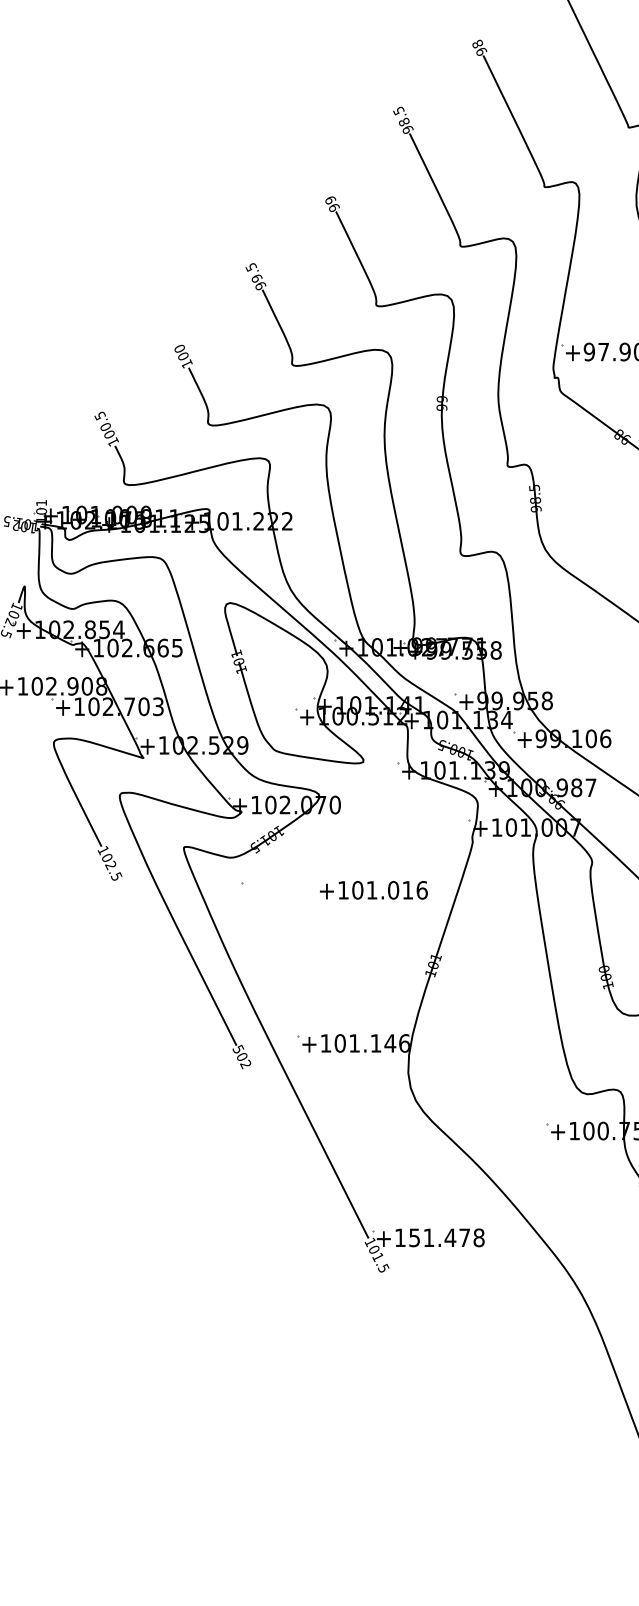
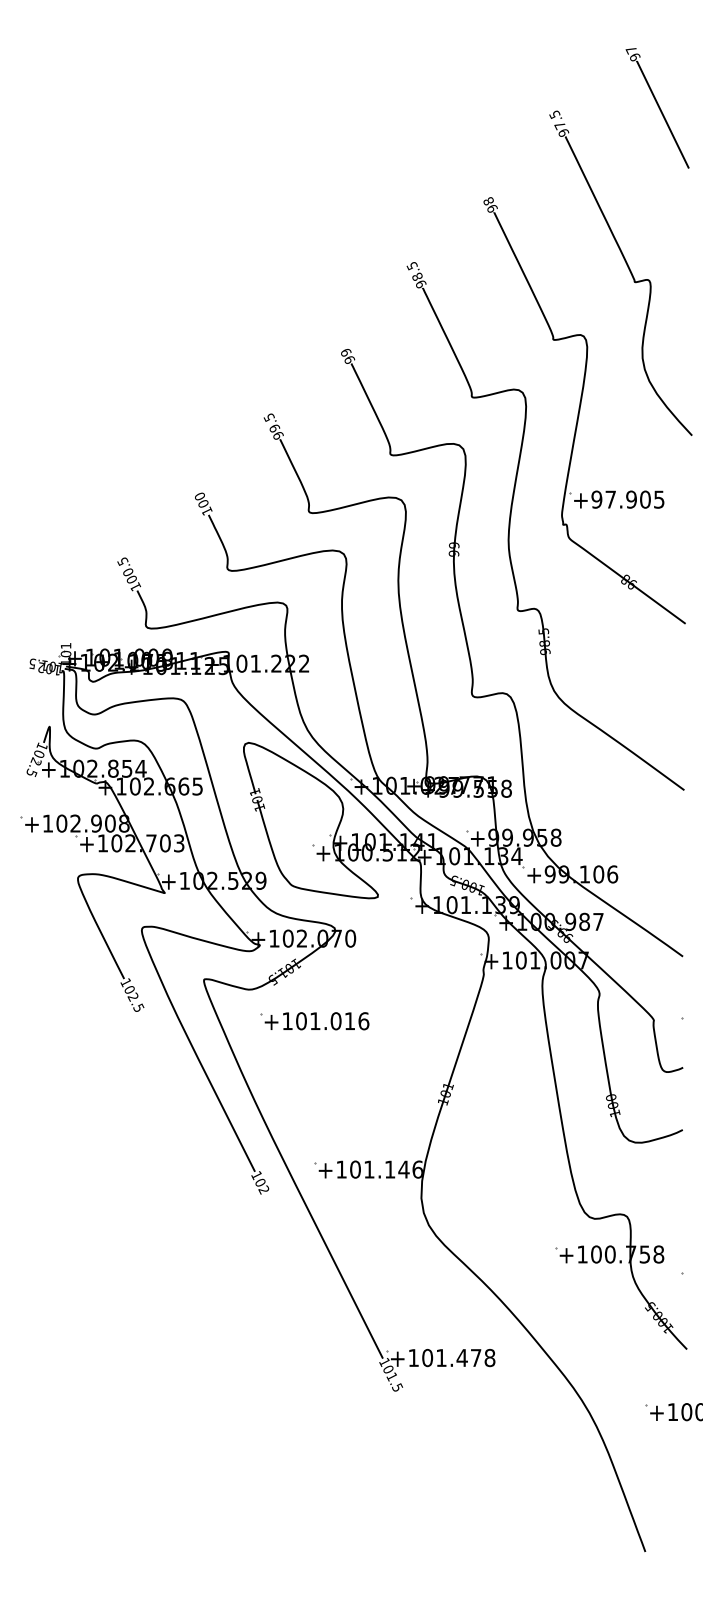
text: (373, 890) -> (316, 1021), moved
text: (238, 1049) -> (256, 1175), 502 -> 102
text: (414, 1237) -> (427, 1357), +151.478 -> +101.478

